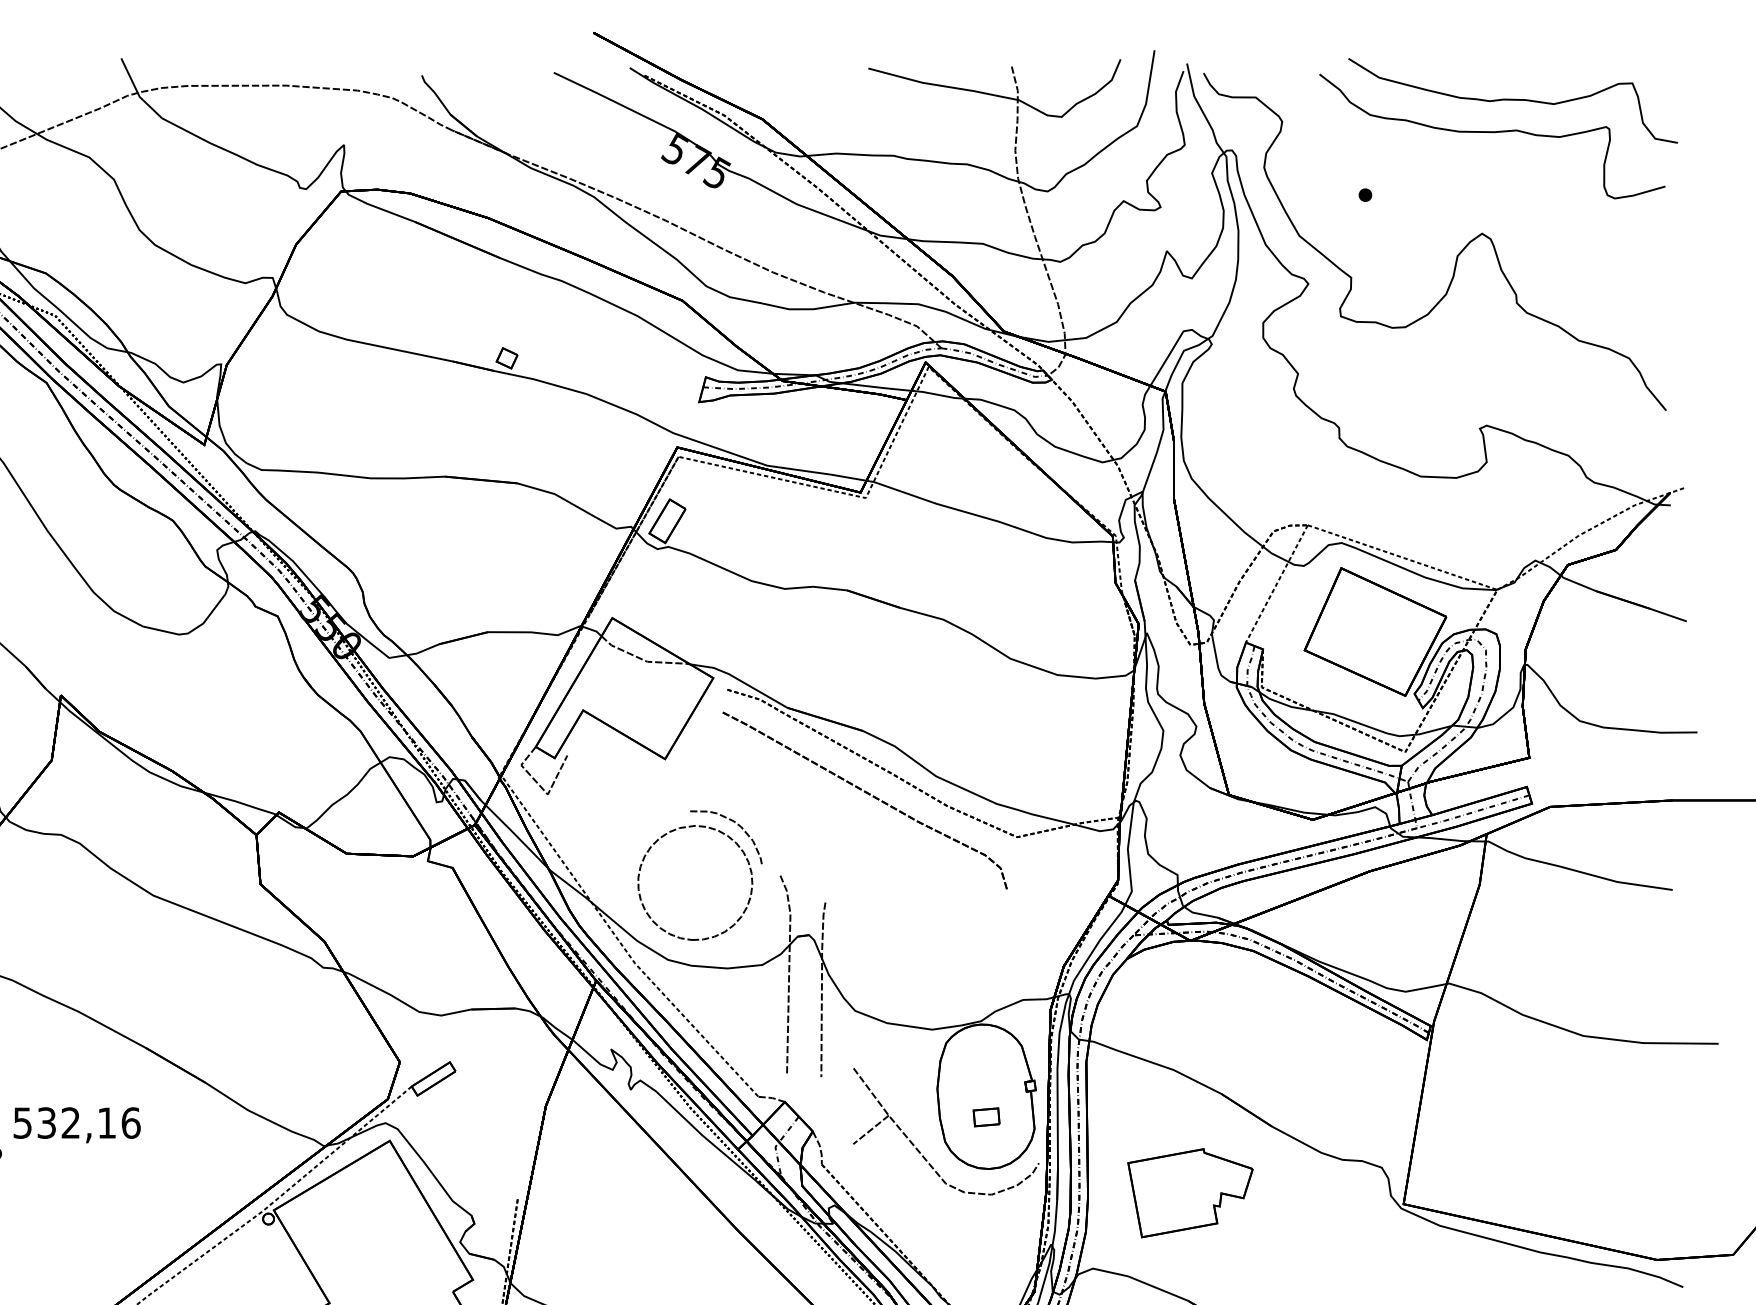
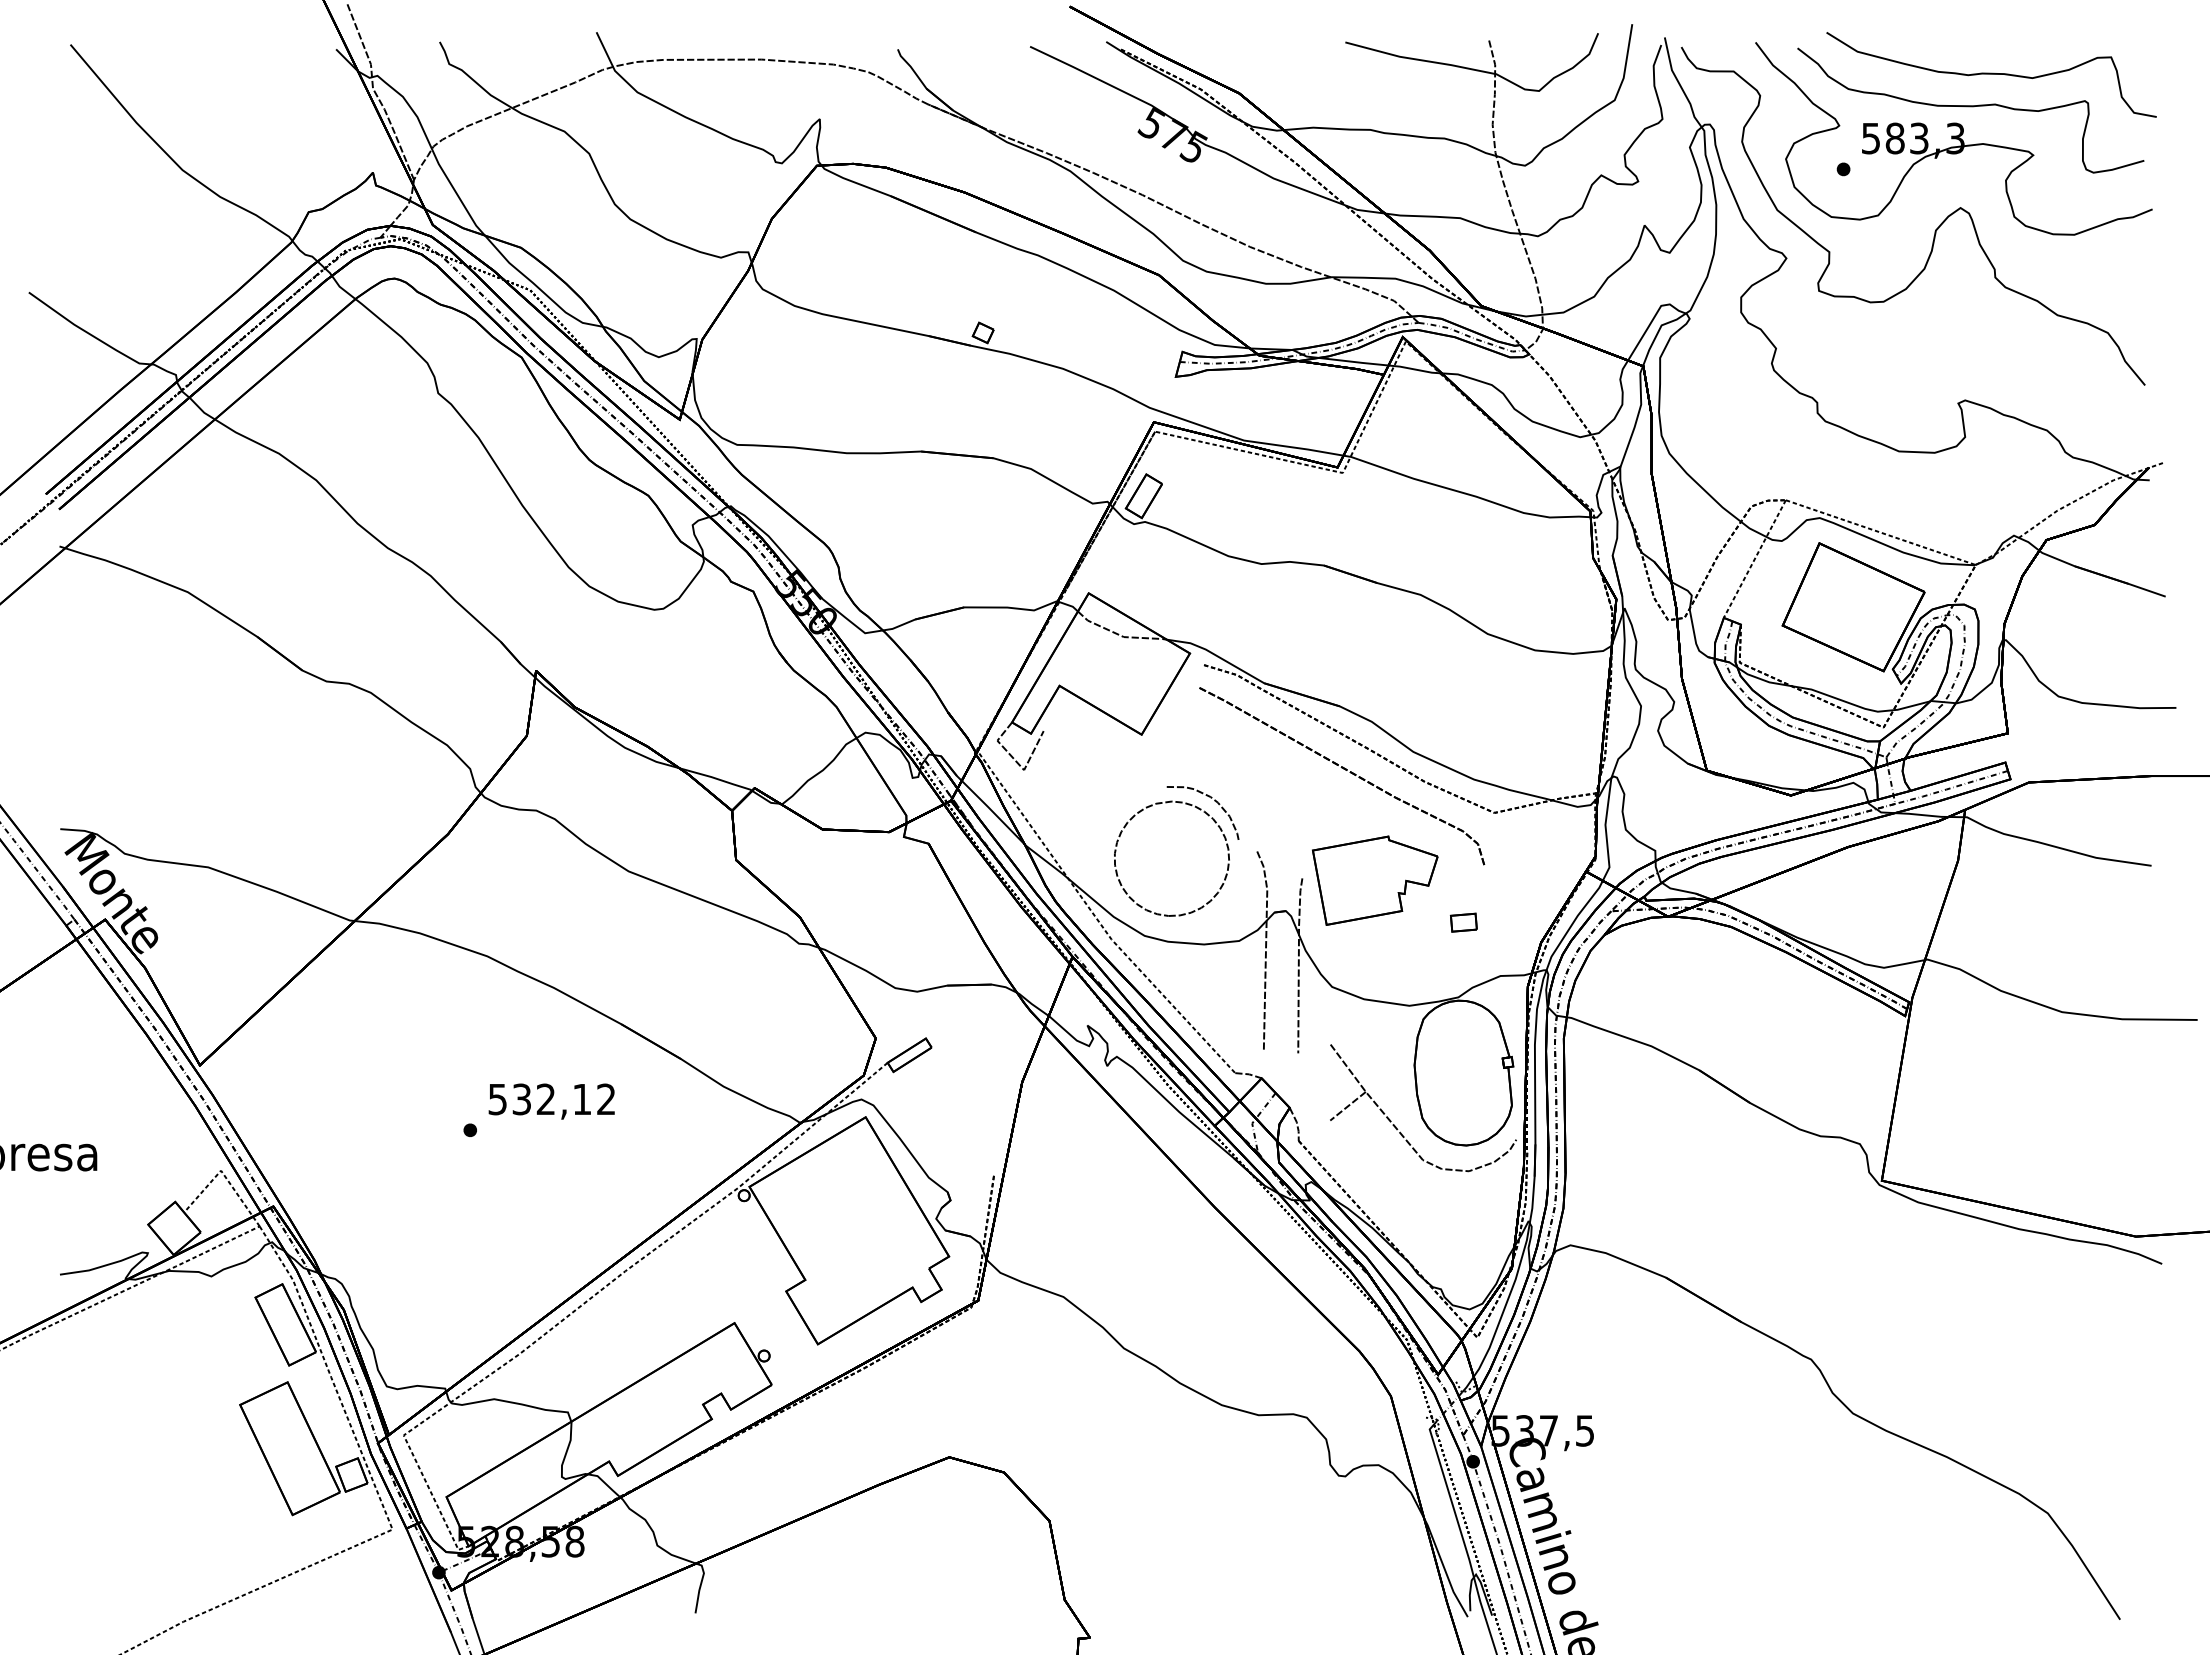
part: (1475, 164) -> (1953, 138), added
part: (986, 1117) -> (1463, 922), moved
text: (131, 1123) -> (606, 1099), 532,16 -> 532,12
part: (1190, 1192) -> (1375, 880), moved

